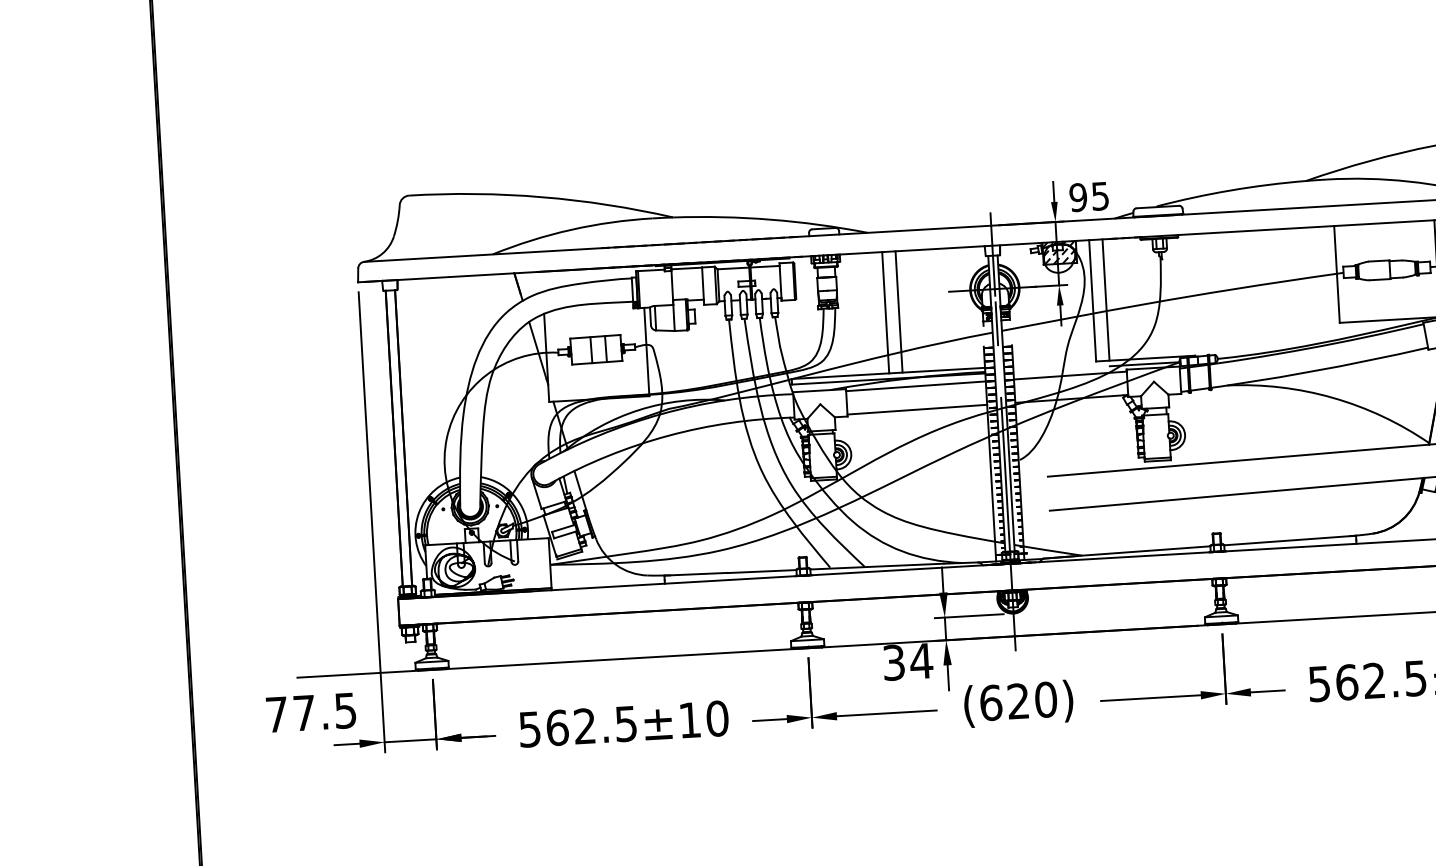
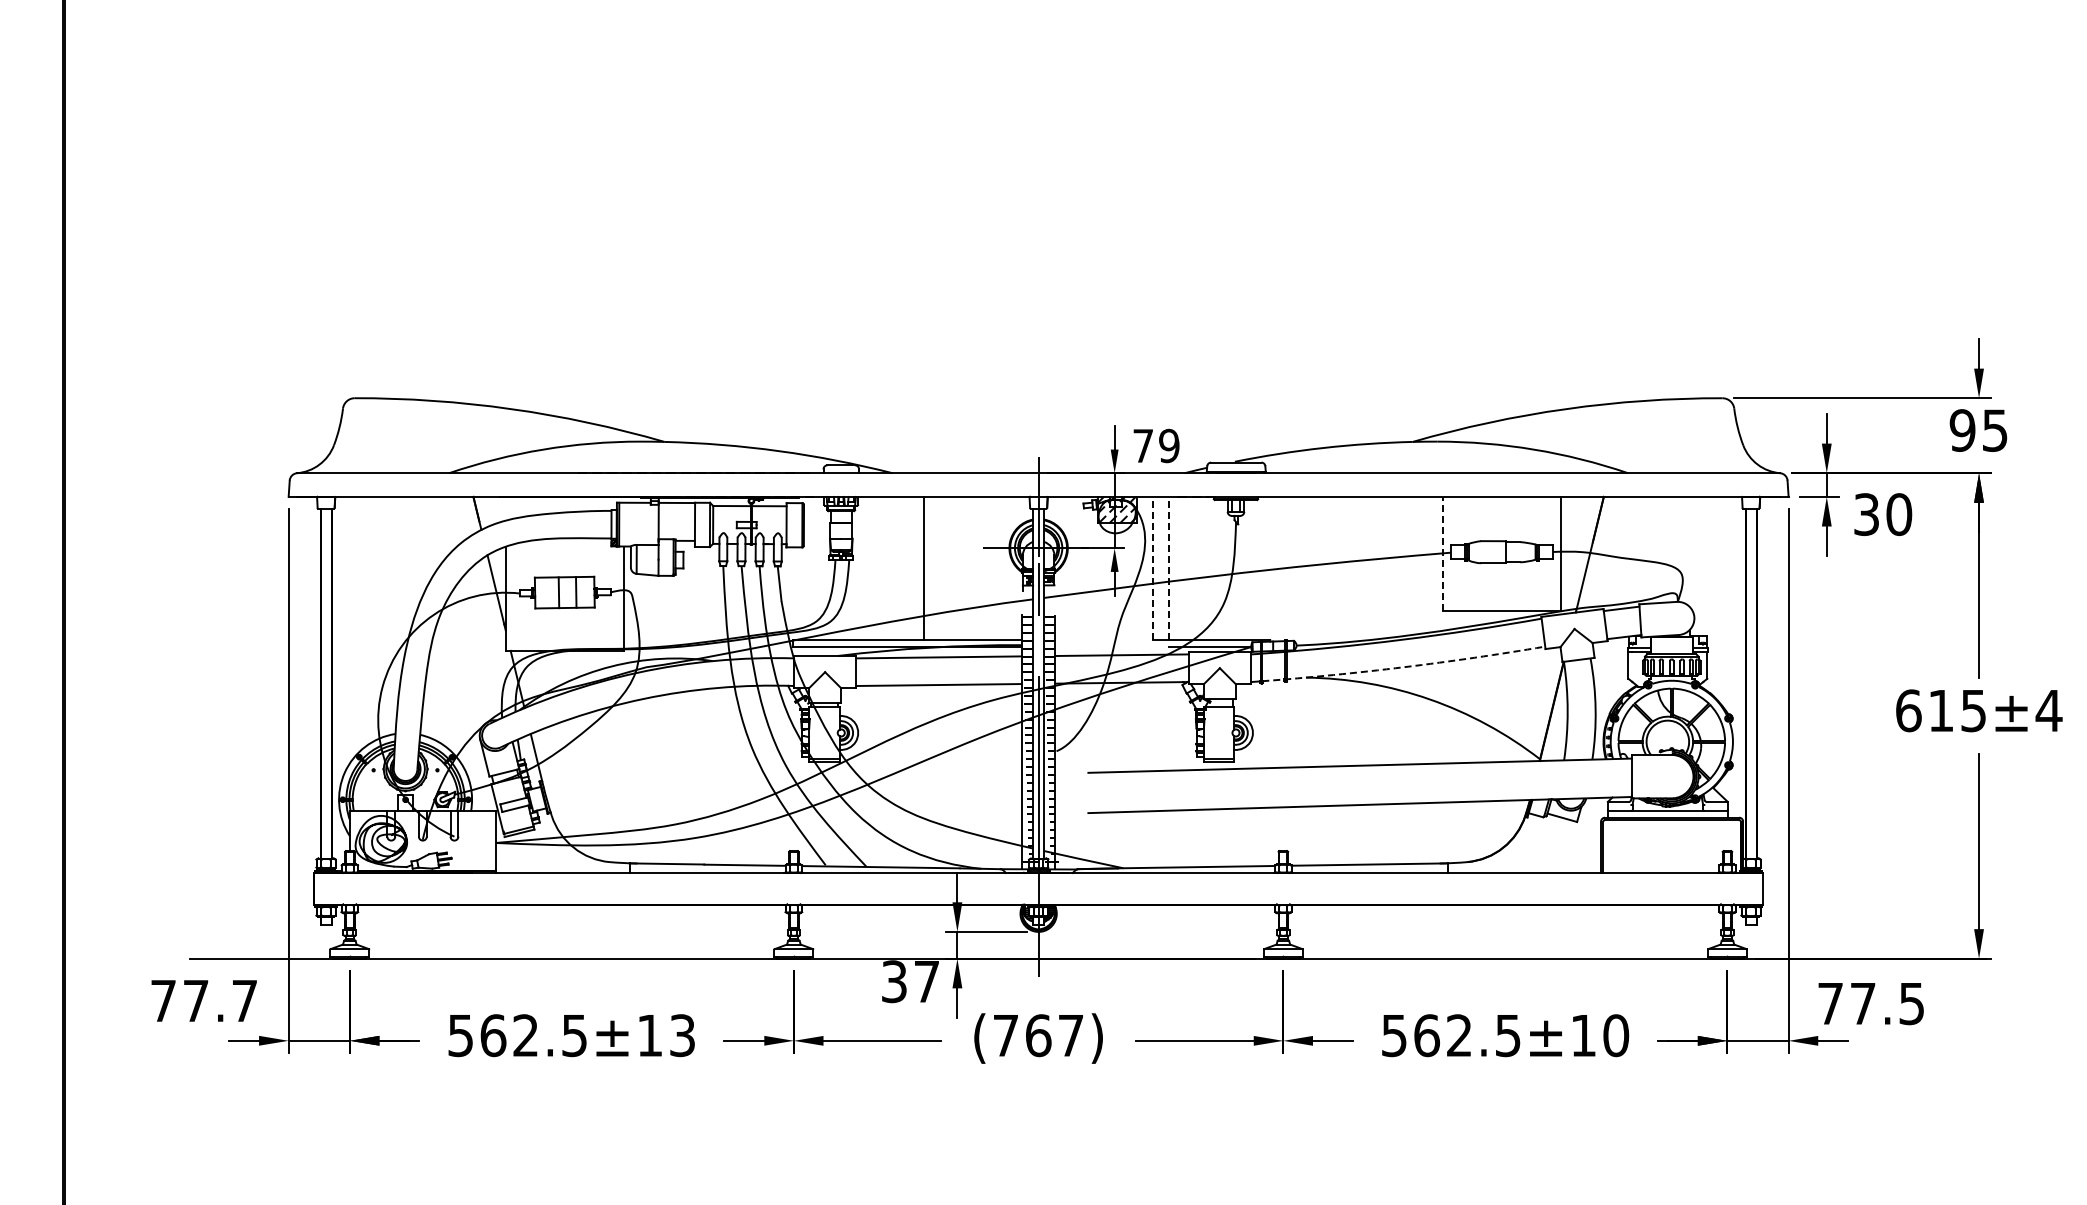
text: (1089, 196) -> (1156, 445), 95 -> 79
line: (1336, 273) -> (1442, 553), solid -> dashed
line: (1105, 299) -> (1168, 568), solid -> dashed
line: (1092, 300) -> (1153, 568), solid -> dashed
line: (885, 312) -> (908, 568), removed
arc: (1310, 372) -> (1404, 667), solid -> dashed
text: (921, 661) -> (926, 981), 34 -> 37
text: (1018, 701) -> (1038, 1035), (620) -> (767)
text: (345, 711) -> (244, 1001), 77.5 -> 77.7
text: (717, 718) -> (682, 1035), 562.5±10 -> 562.5±13

